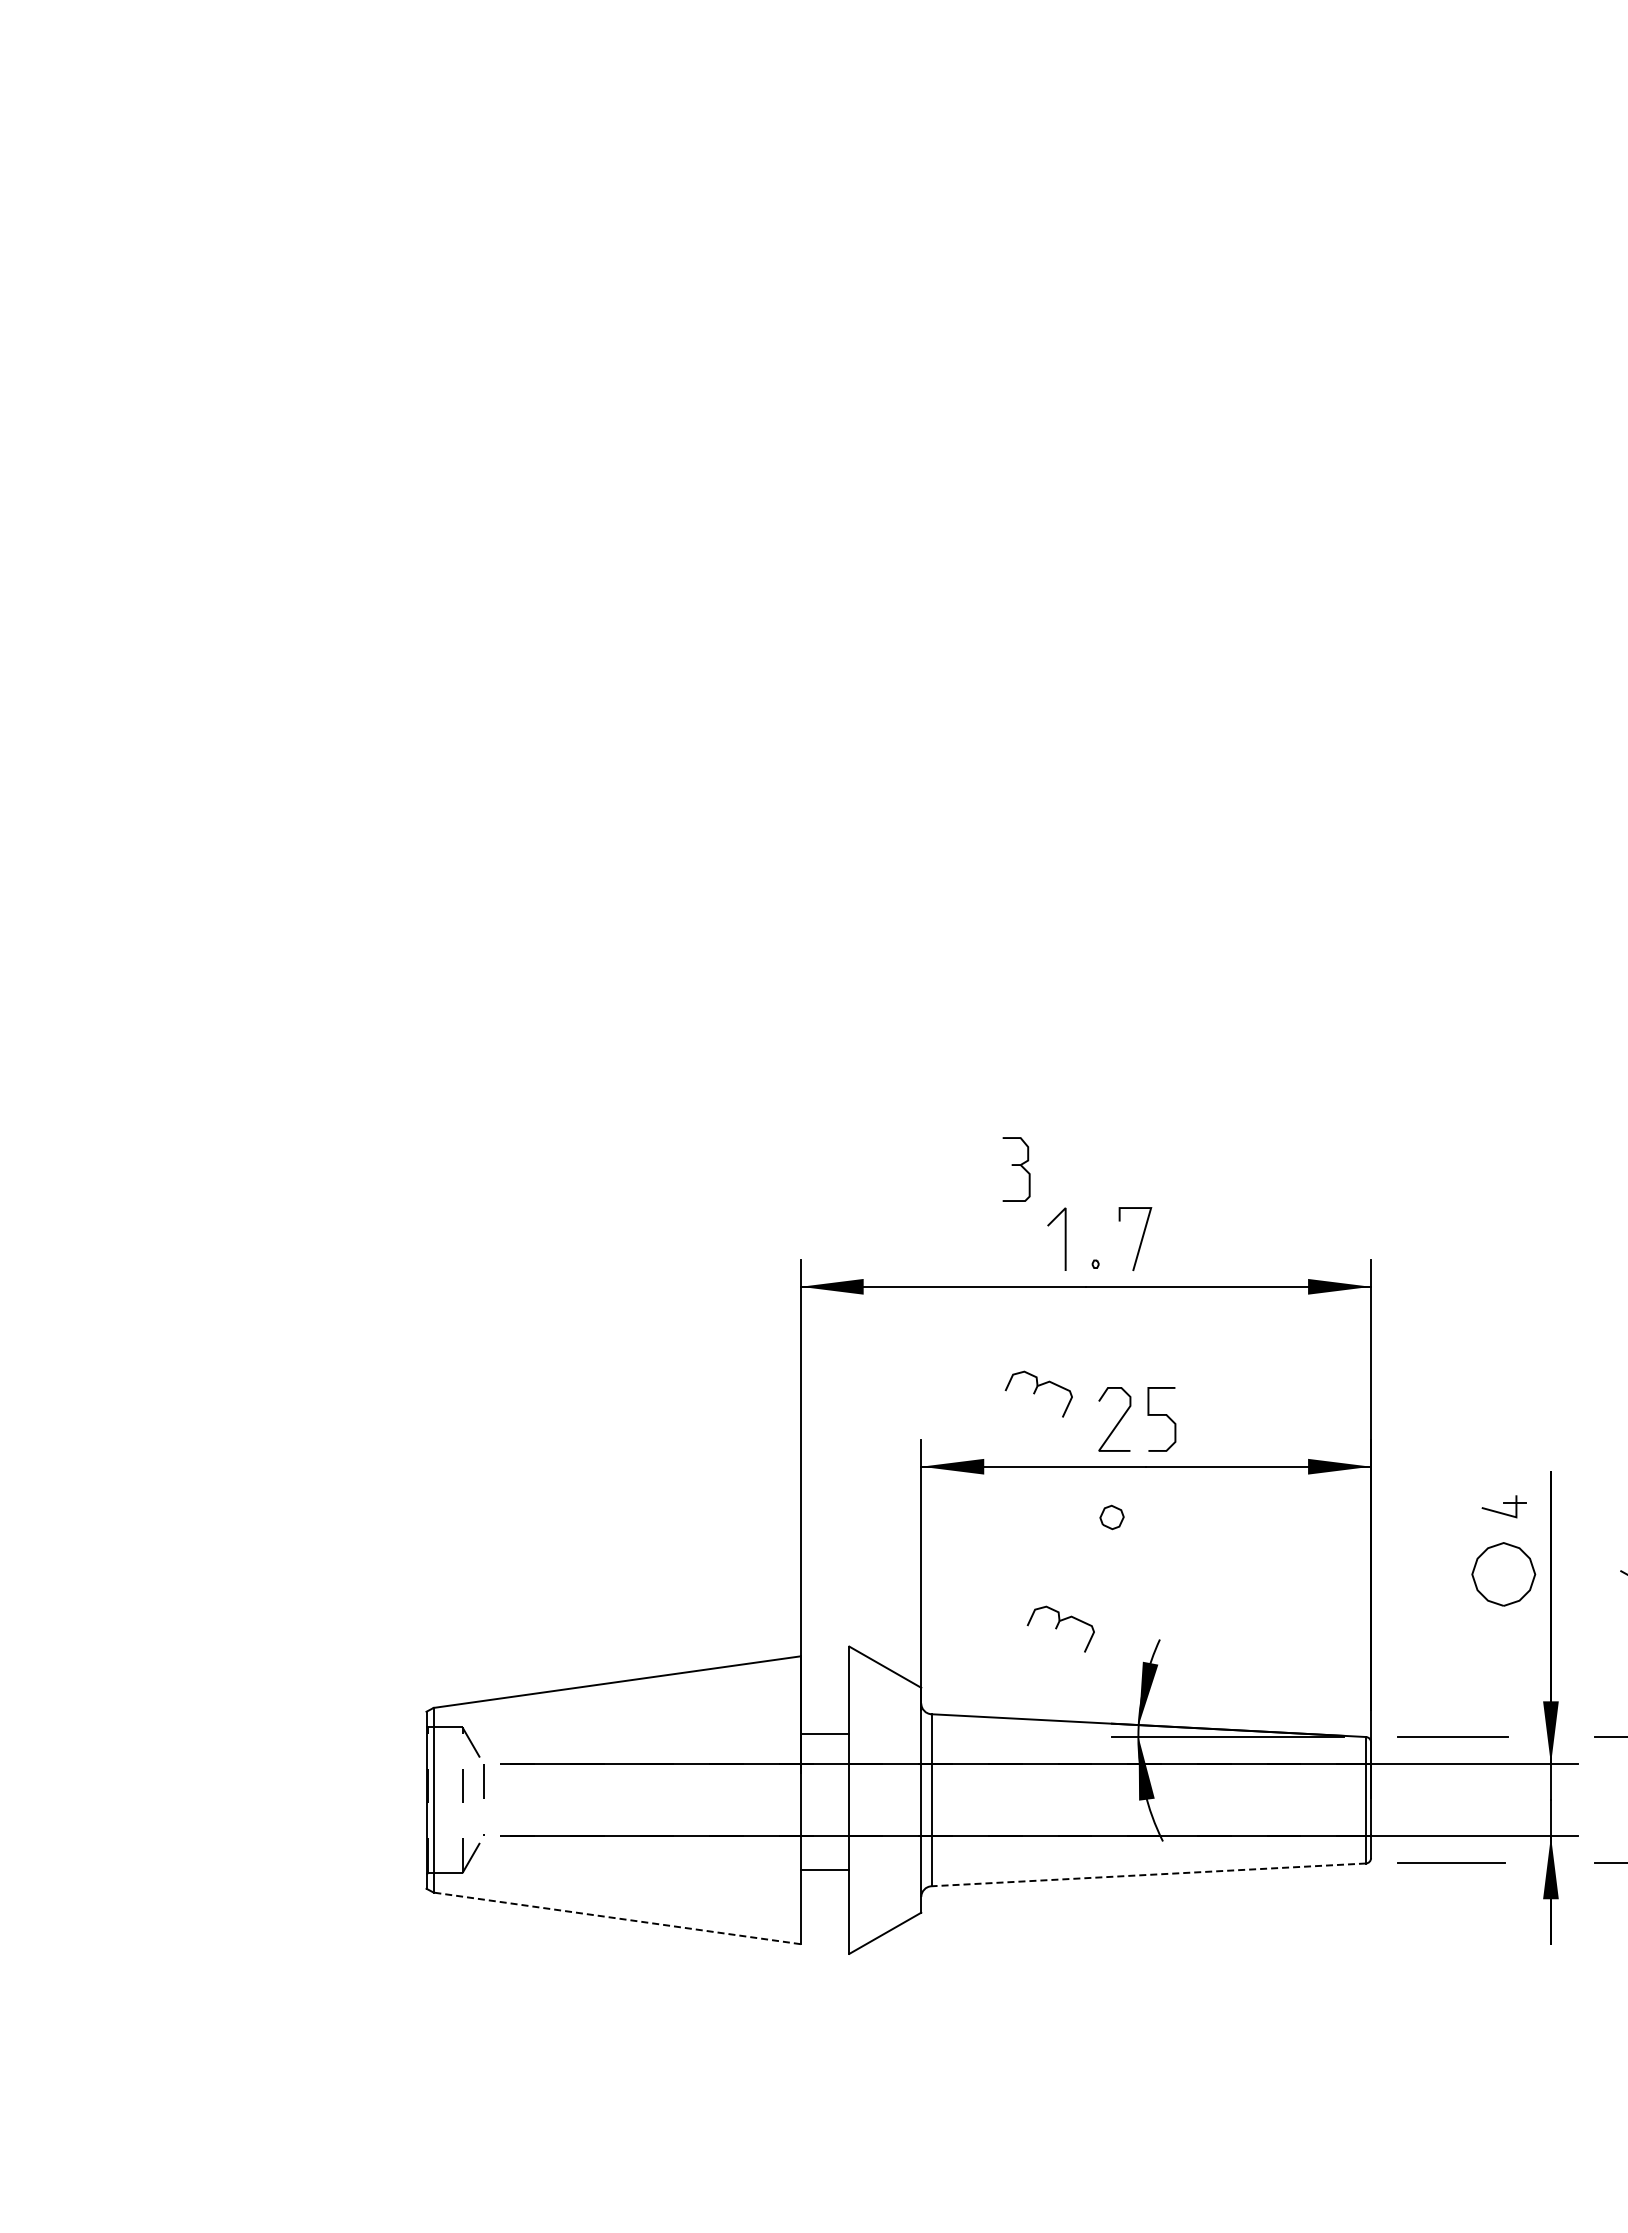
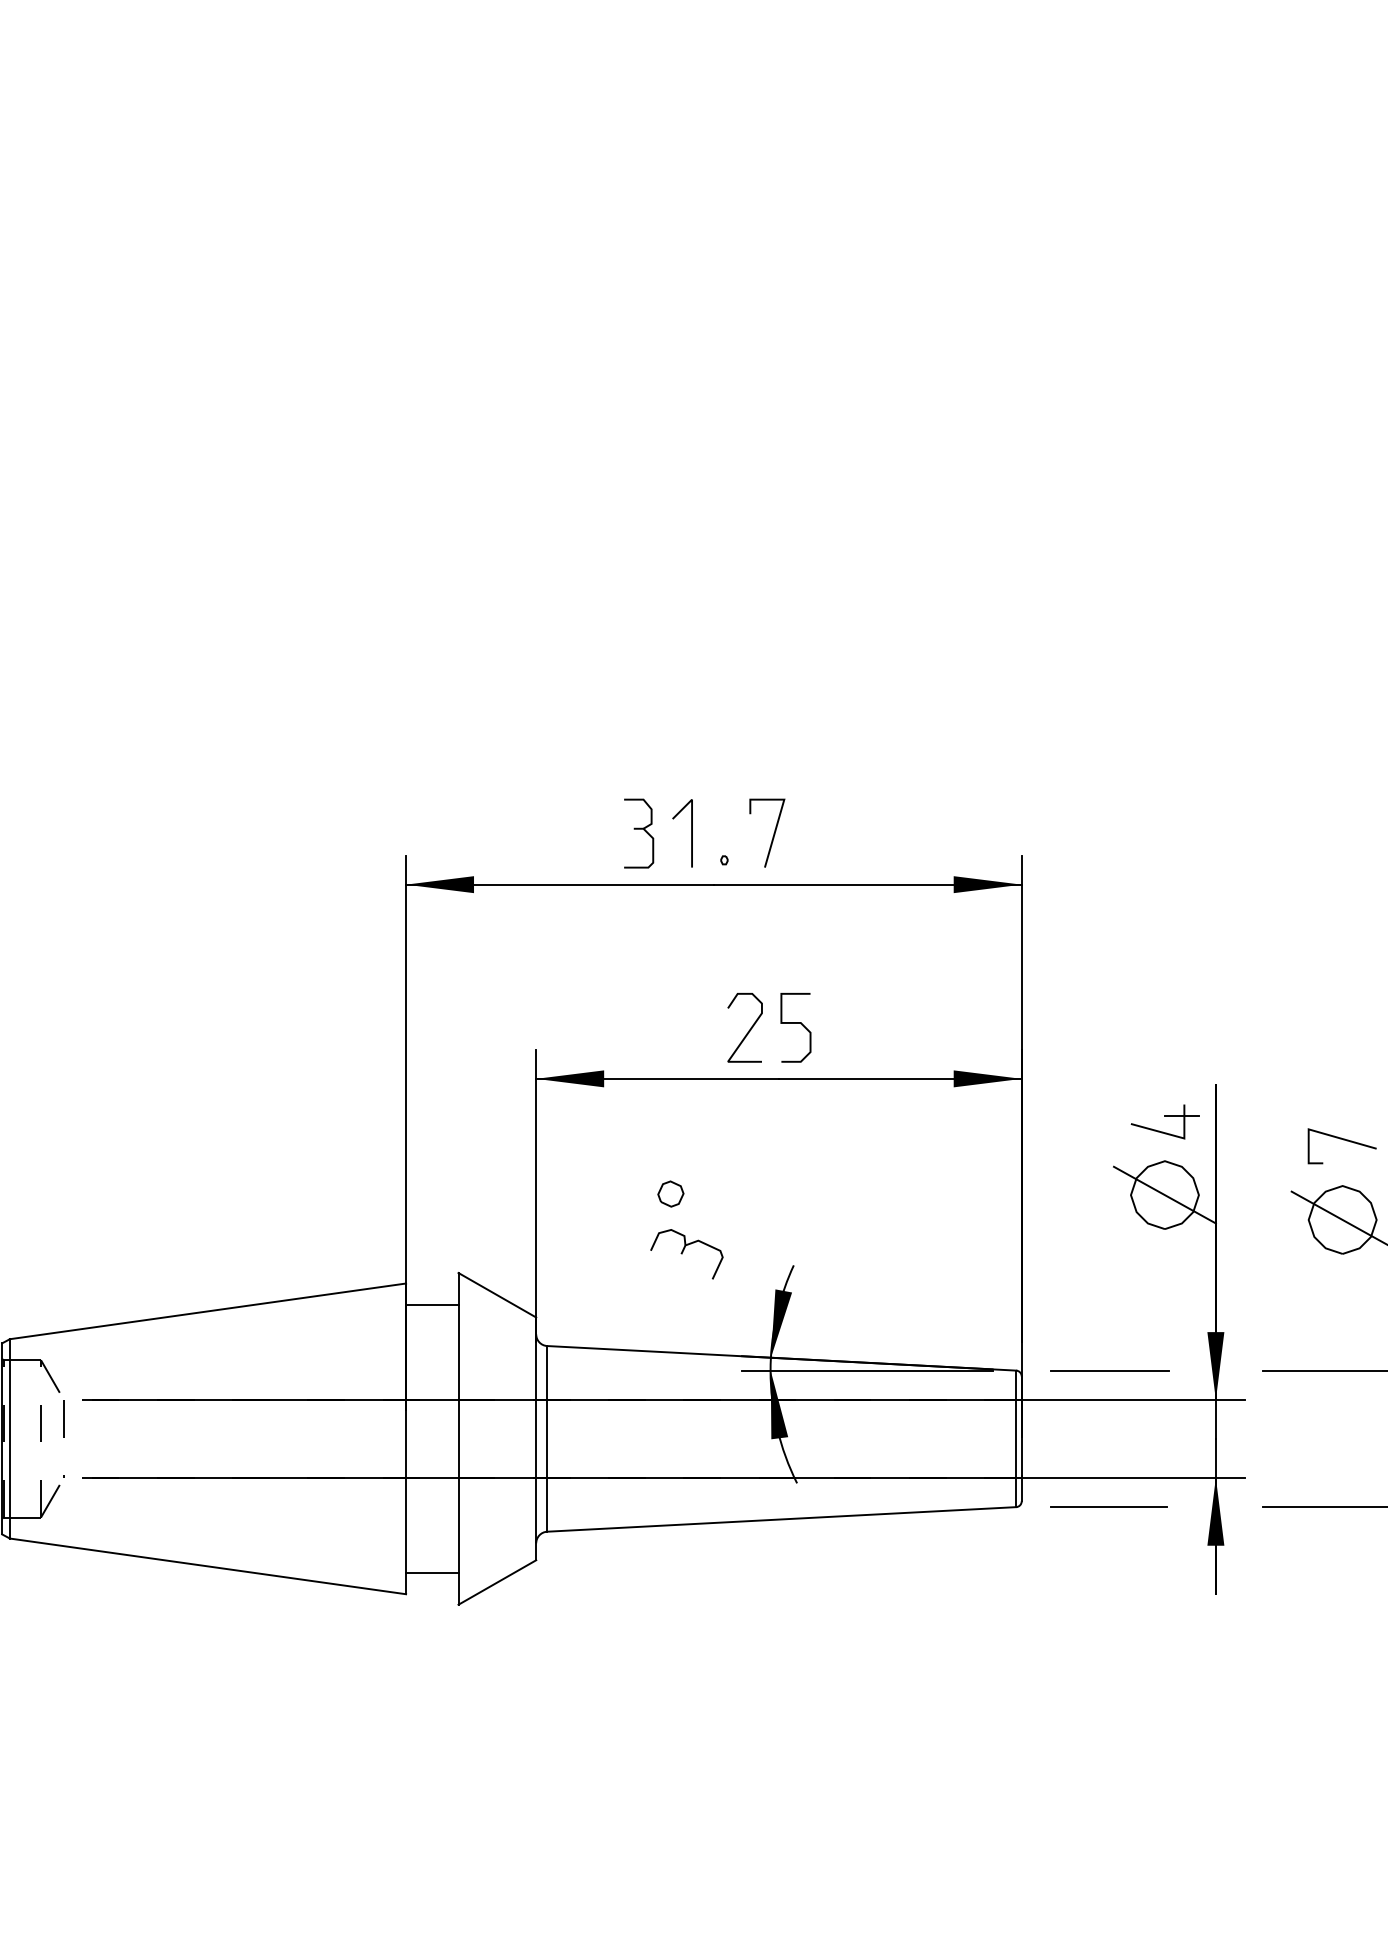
part: (1016, 1169) -> (638, 833), moved
part: (1038, 1393) -> (662, 999), removed
part: (1503, 1506) -> (1164, 1121), size x1.43
part: (1111, 1517) -> (670, 1194), moved
line: (1503, 1574) -> (1164, 1195), added
line: (824, 1734) -> (431, 1305), moved
line: (824, 1870) -> (431, 1572), moved
line: (1148, 1874) -> (781, 1519), dashed -> solid
line: (616, 1918) -> (207, 1566), dashed -> solid

